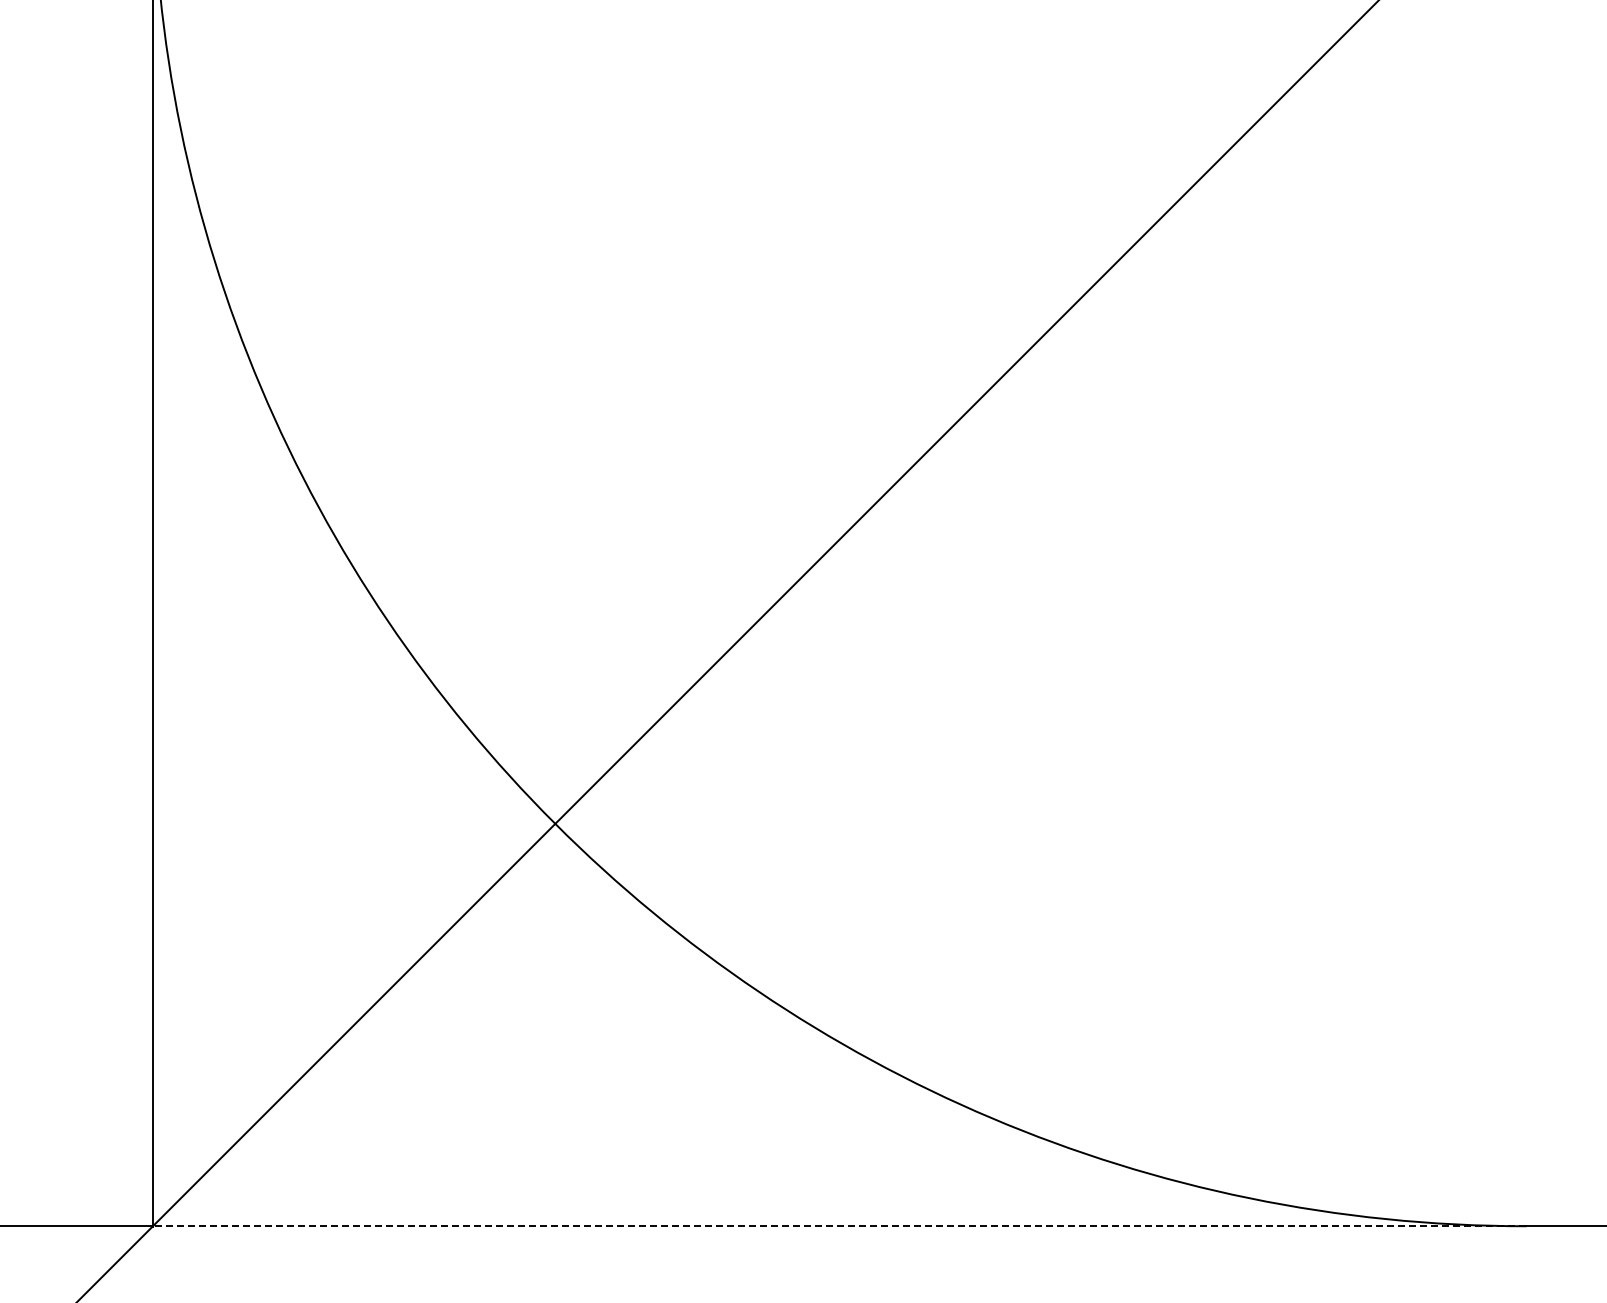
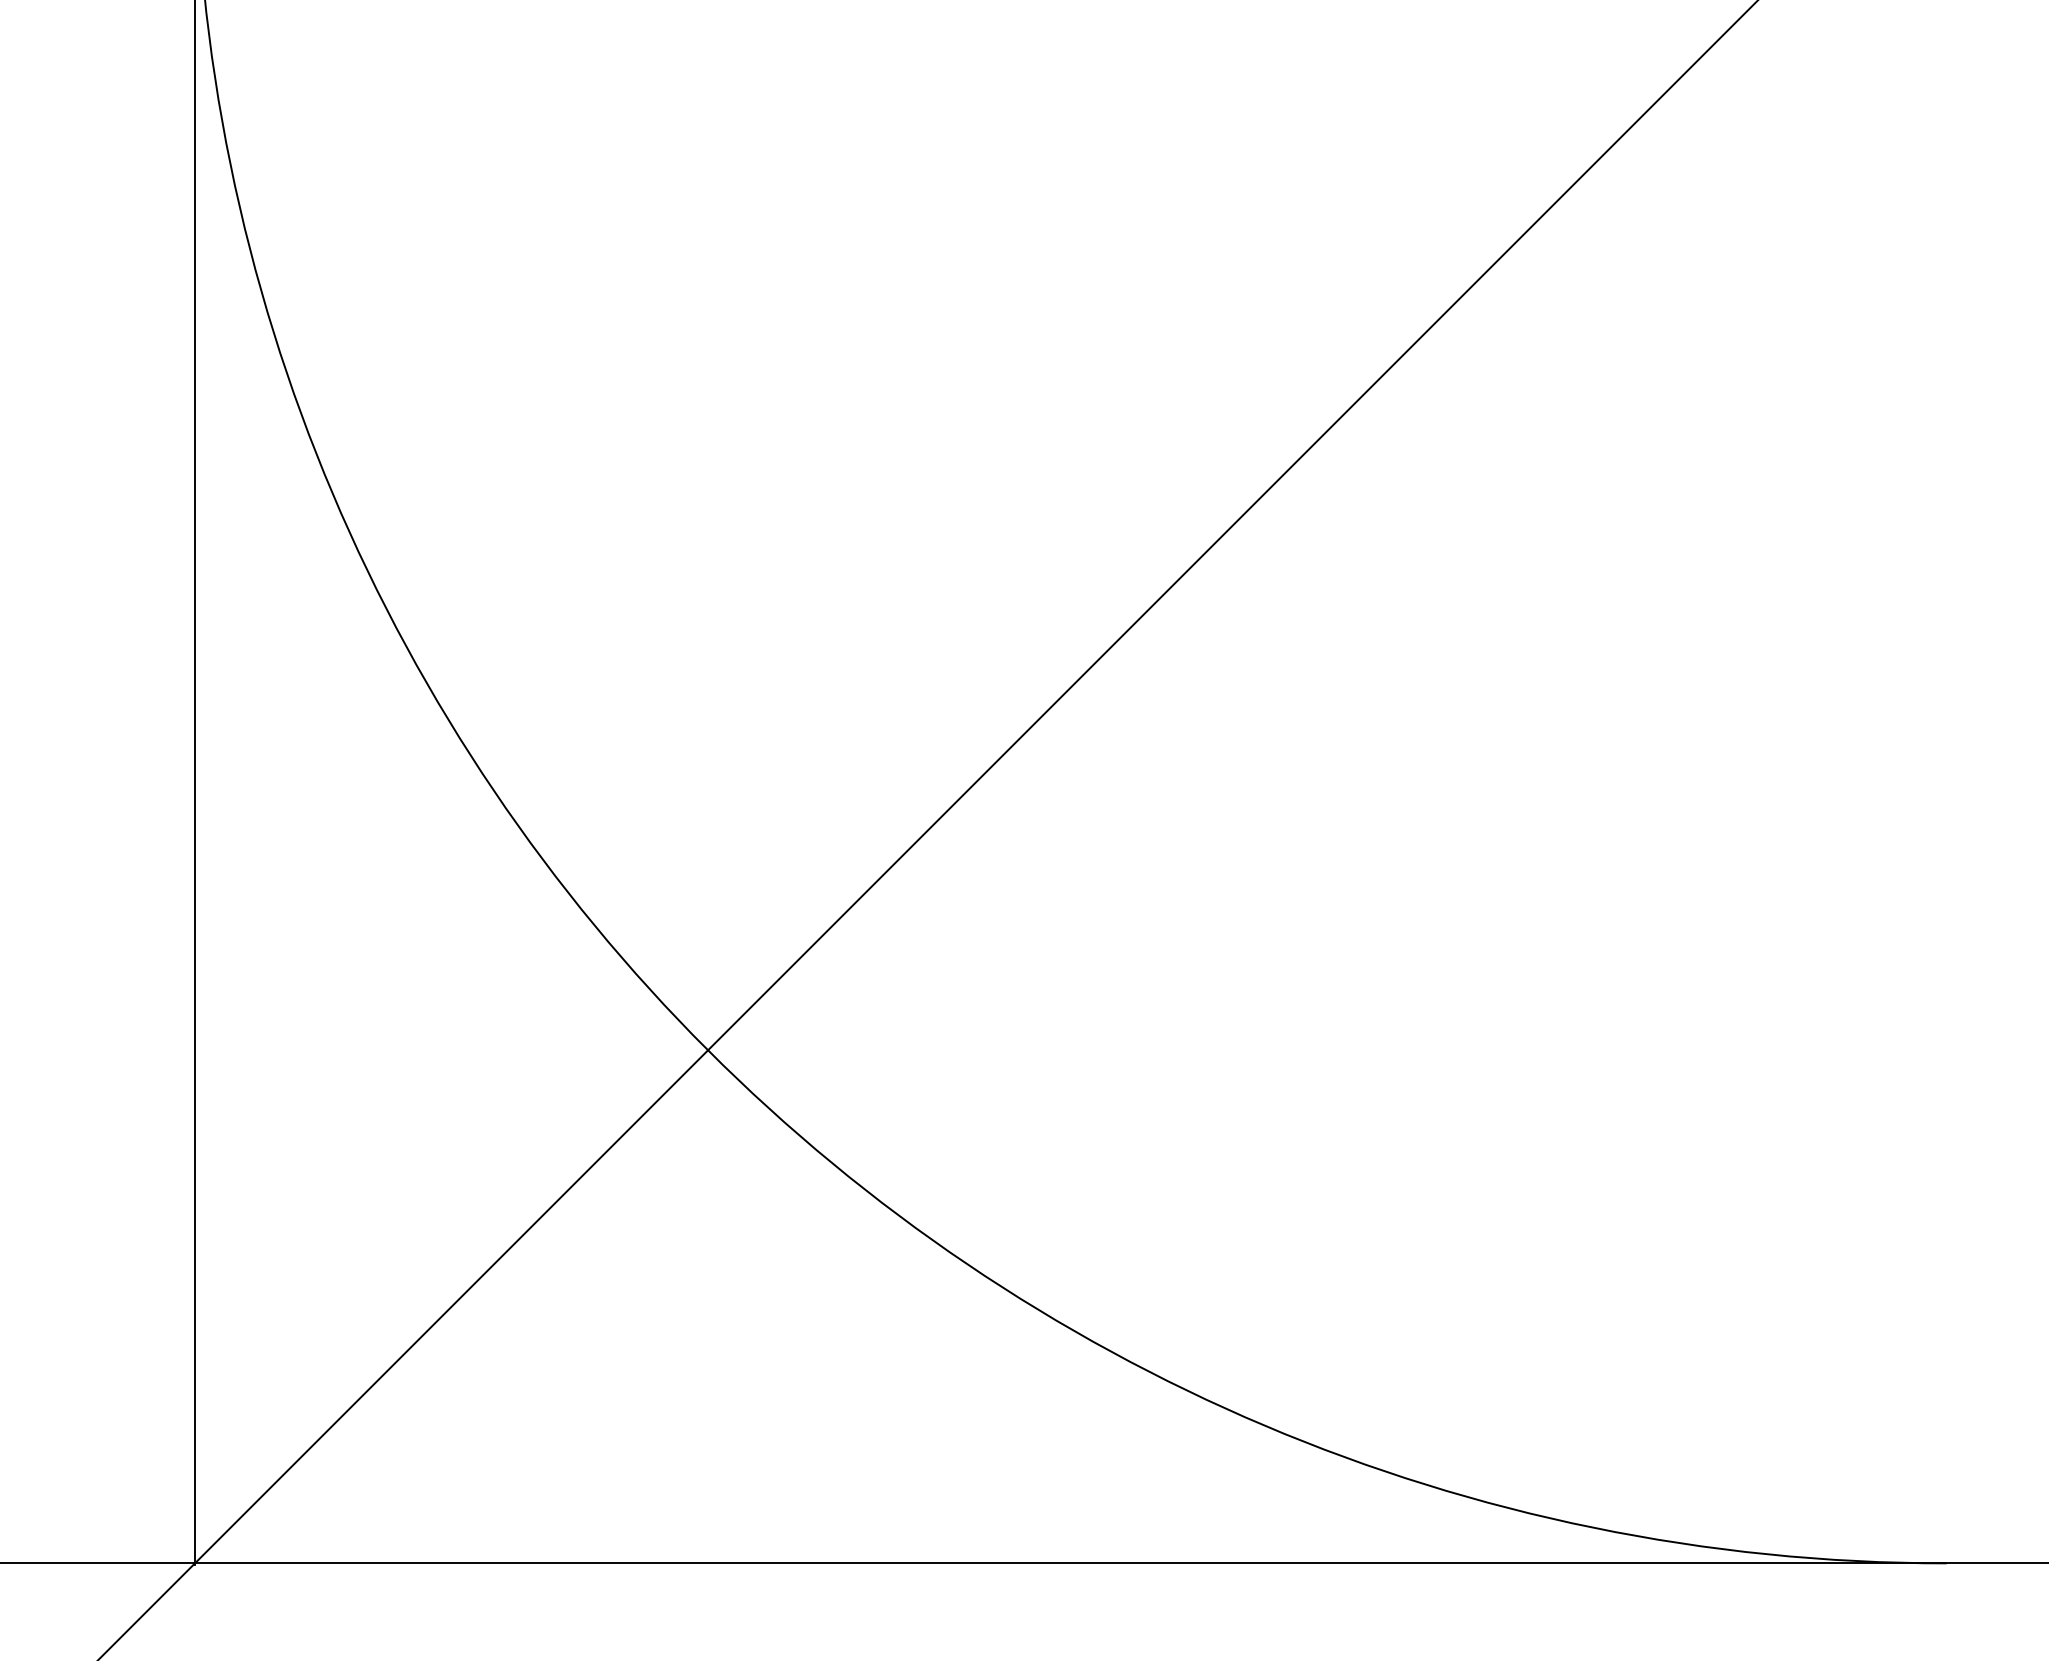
line: (838, 1226) -> (1069, 1563), dashed -> solid

